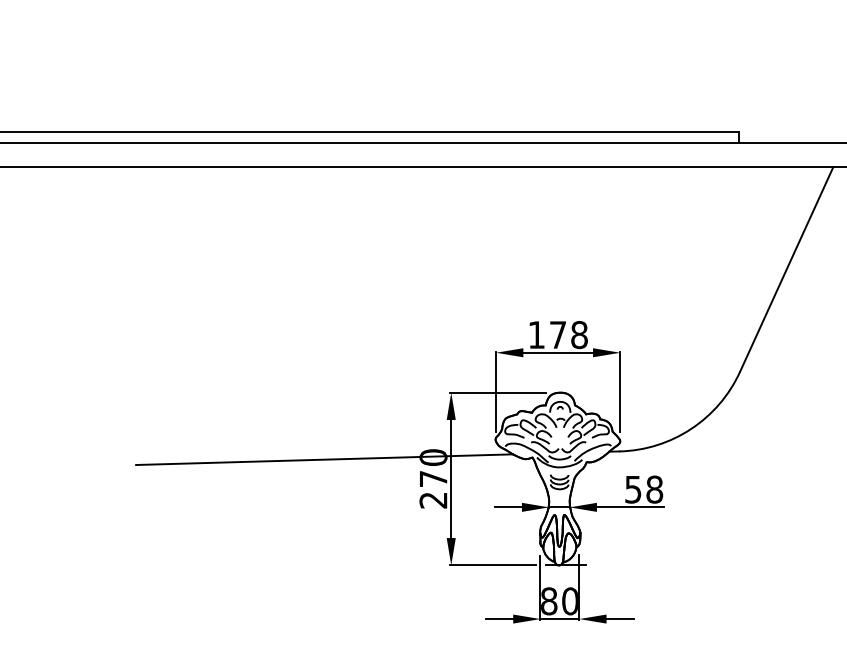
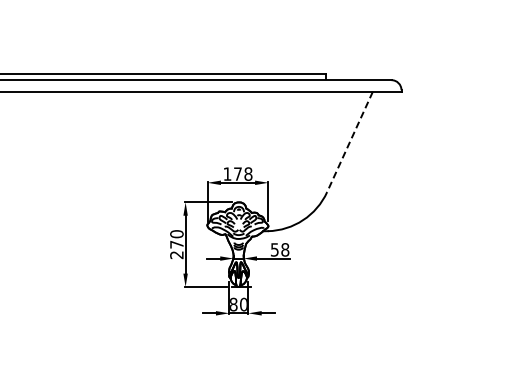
line: (785, 270) -> (349, 142), solid -> dashed
line: (324, 458) -> (123, 234), removed

